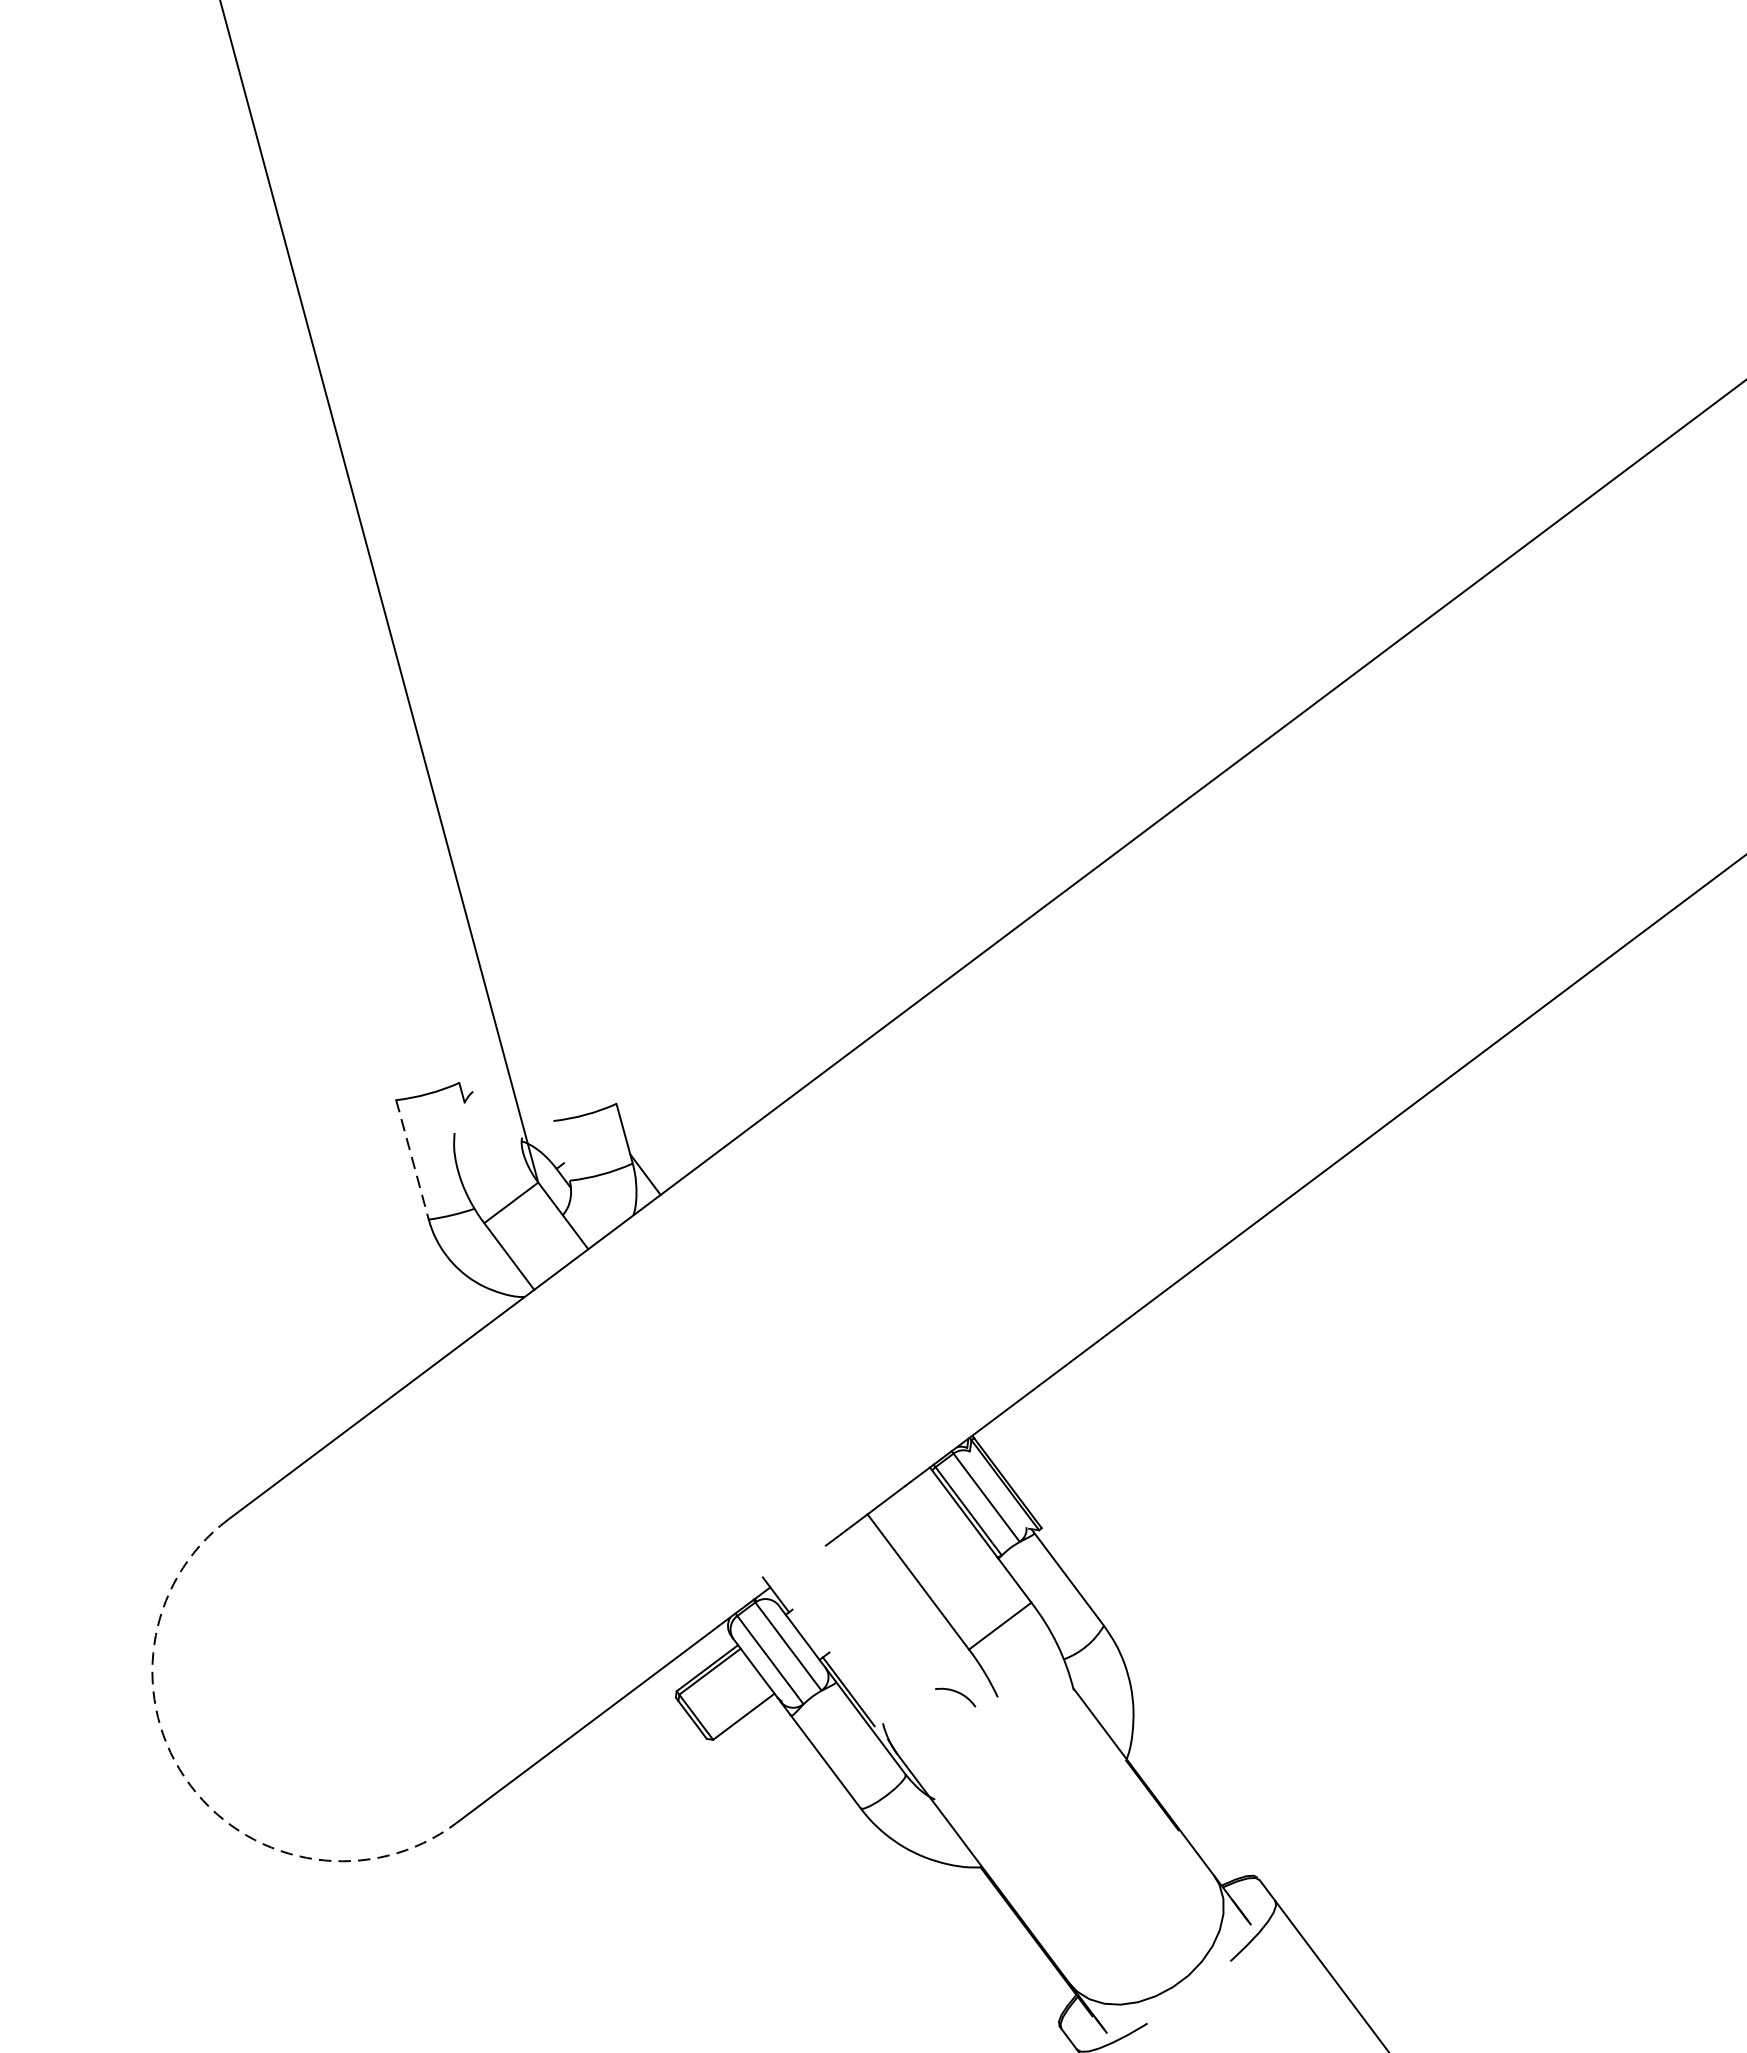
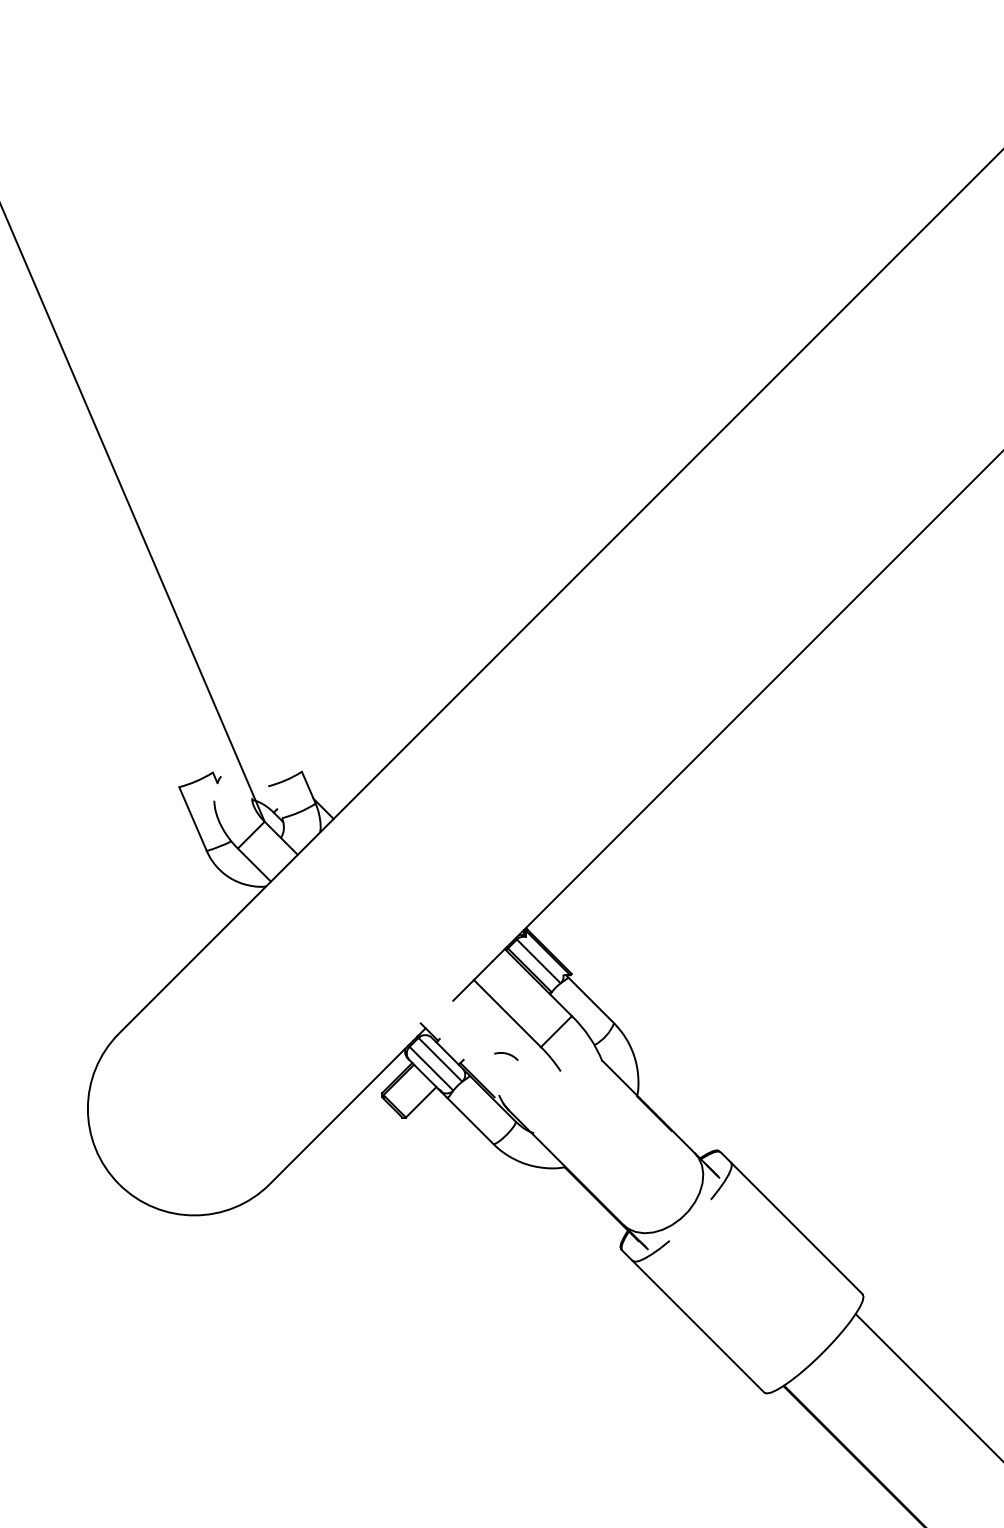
line: (413, 1160) -> (193, 819), dashed -> solid
arc: (956, 1693) -> (506, 1054), moved
arc: (191, 1785) -> (119, 1184), dashed -> solid

